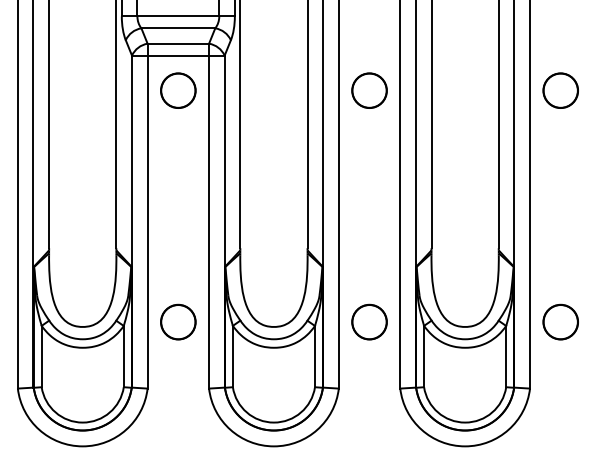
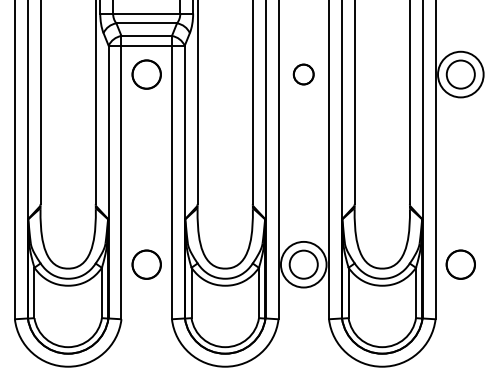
circle: (369, 90) -> (303, 74), size x0.7
circle: (560, 90) -> (460, 74), size x1.6
circle: (369, 321) -> (303, 264), size x1.6

